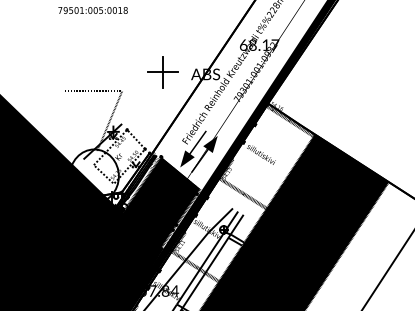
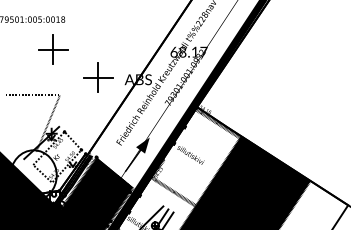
part: (114, 42) -> (52, 49), added
fill: (193, 148) -> (126, 149), removed

